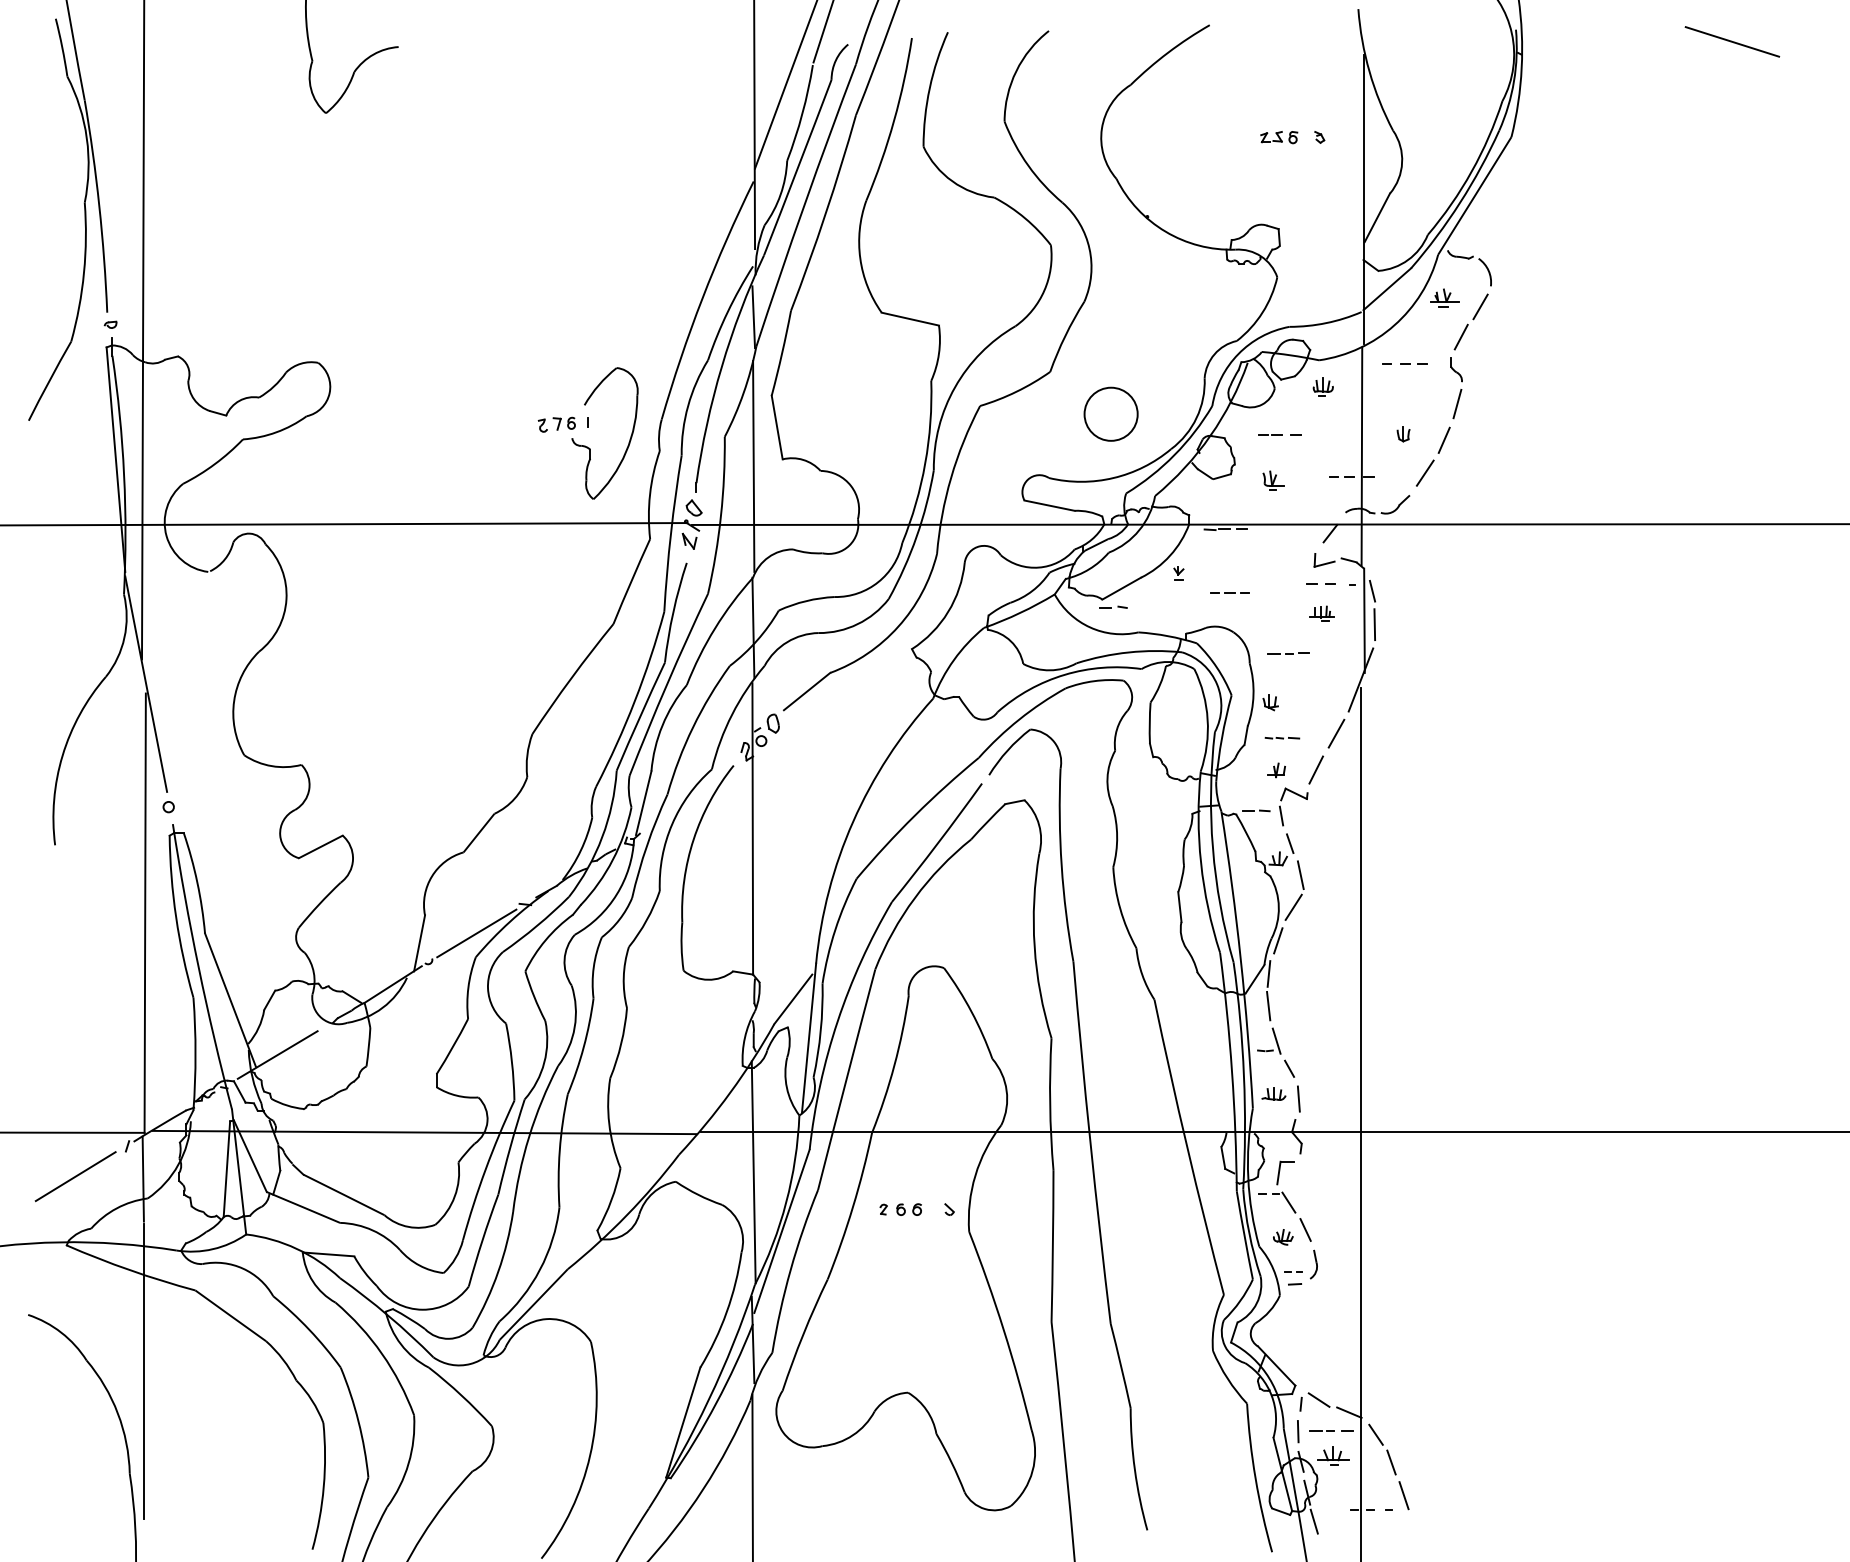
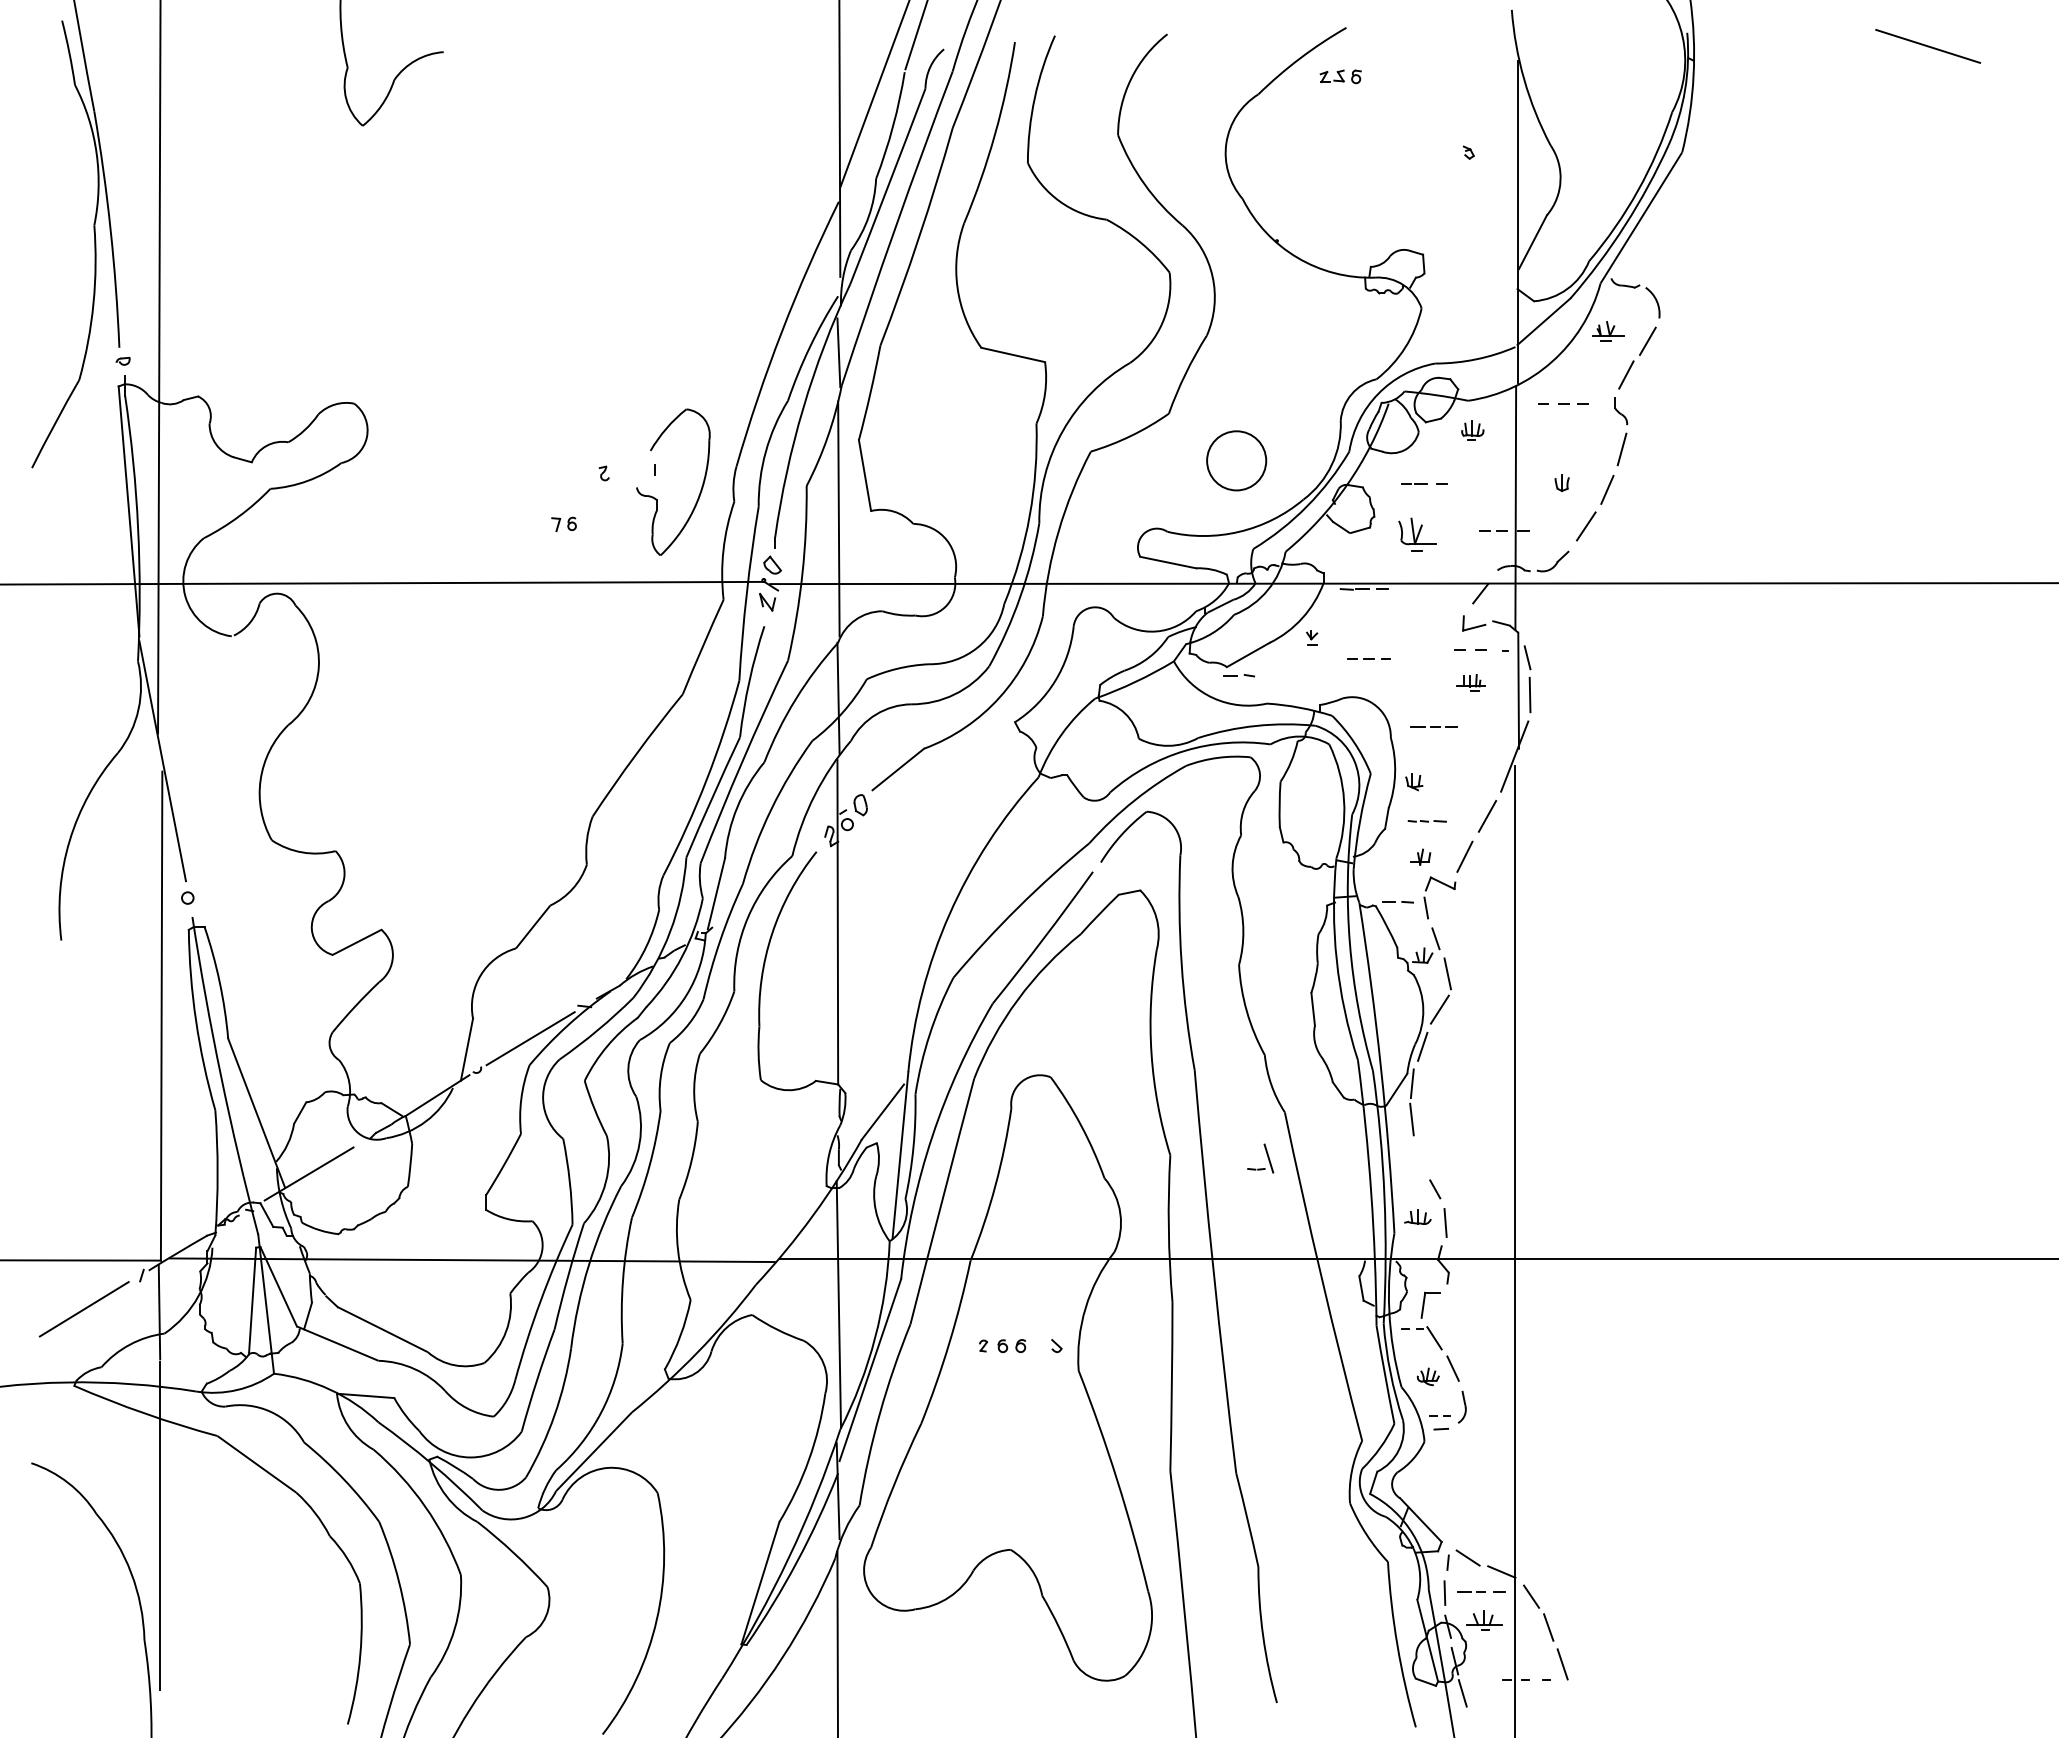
part: (1279, 137) -> (1340, 76), moved
part: (563, 422) -> (563, 523), moved
part: (1273, 480) -> (1417, 534), size x1.6
part: (1275, 1040) -> (1267, 1157), moved

